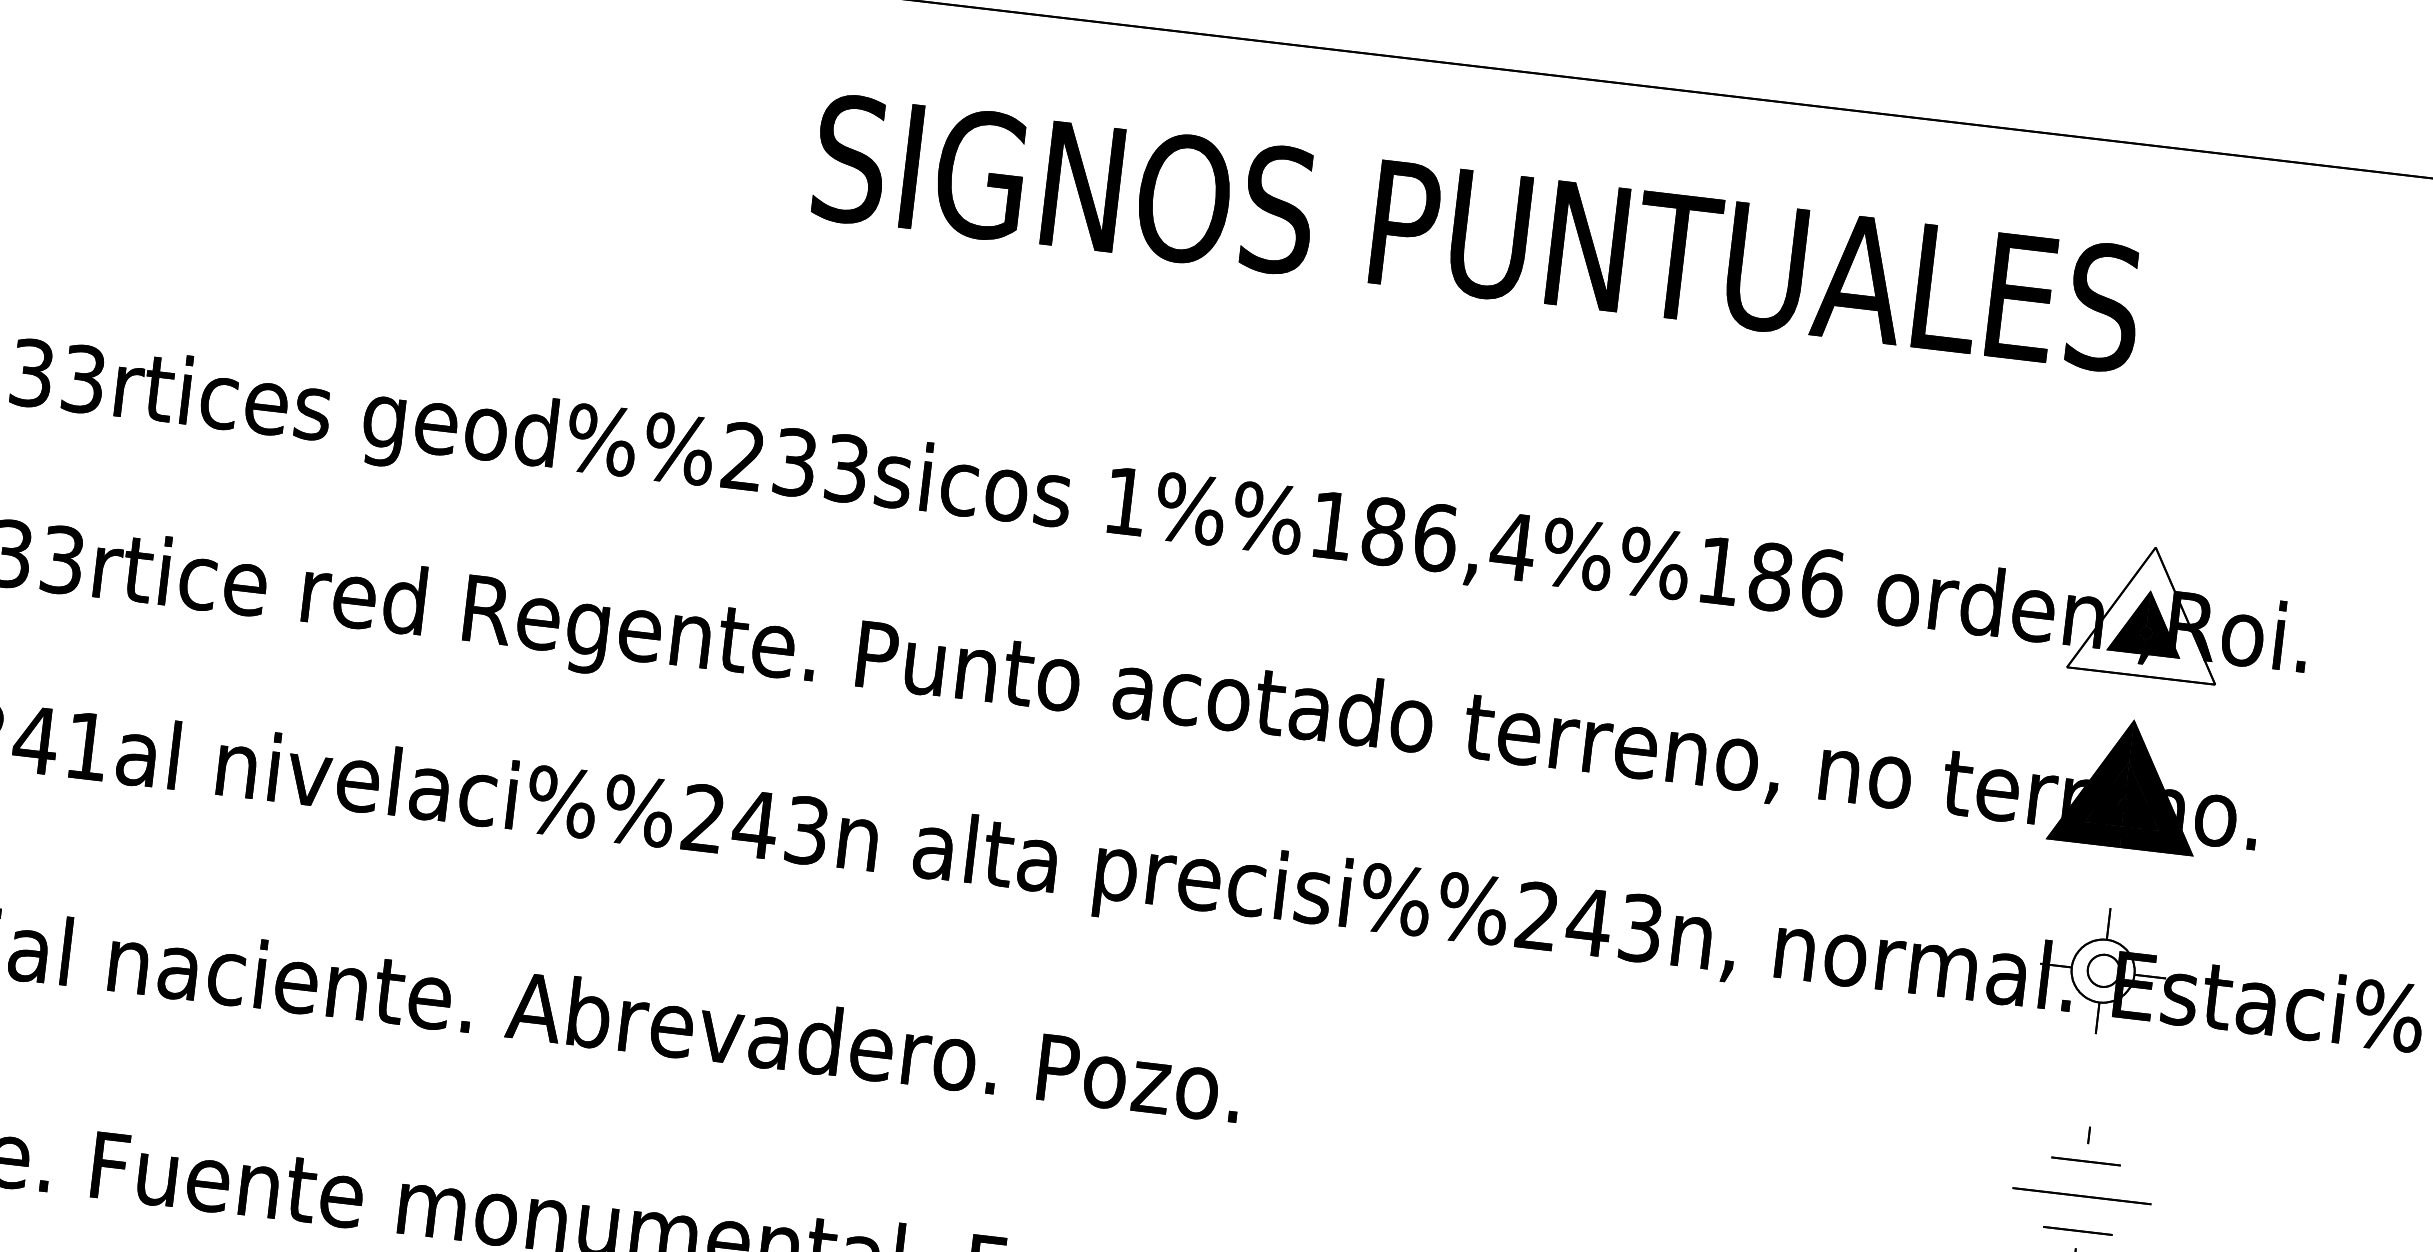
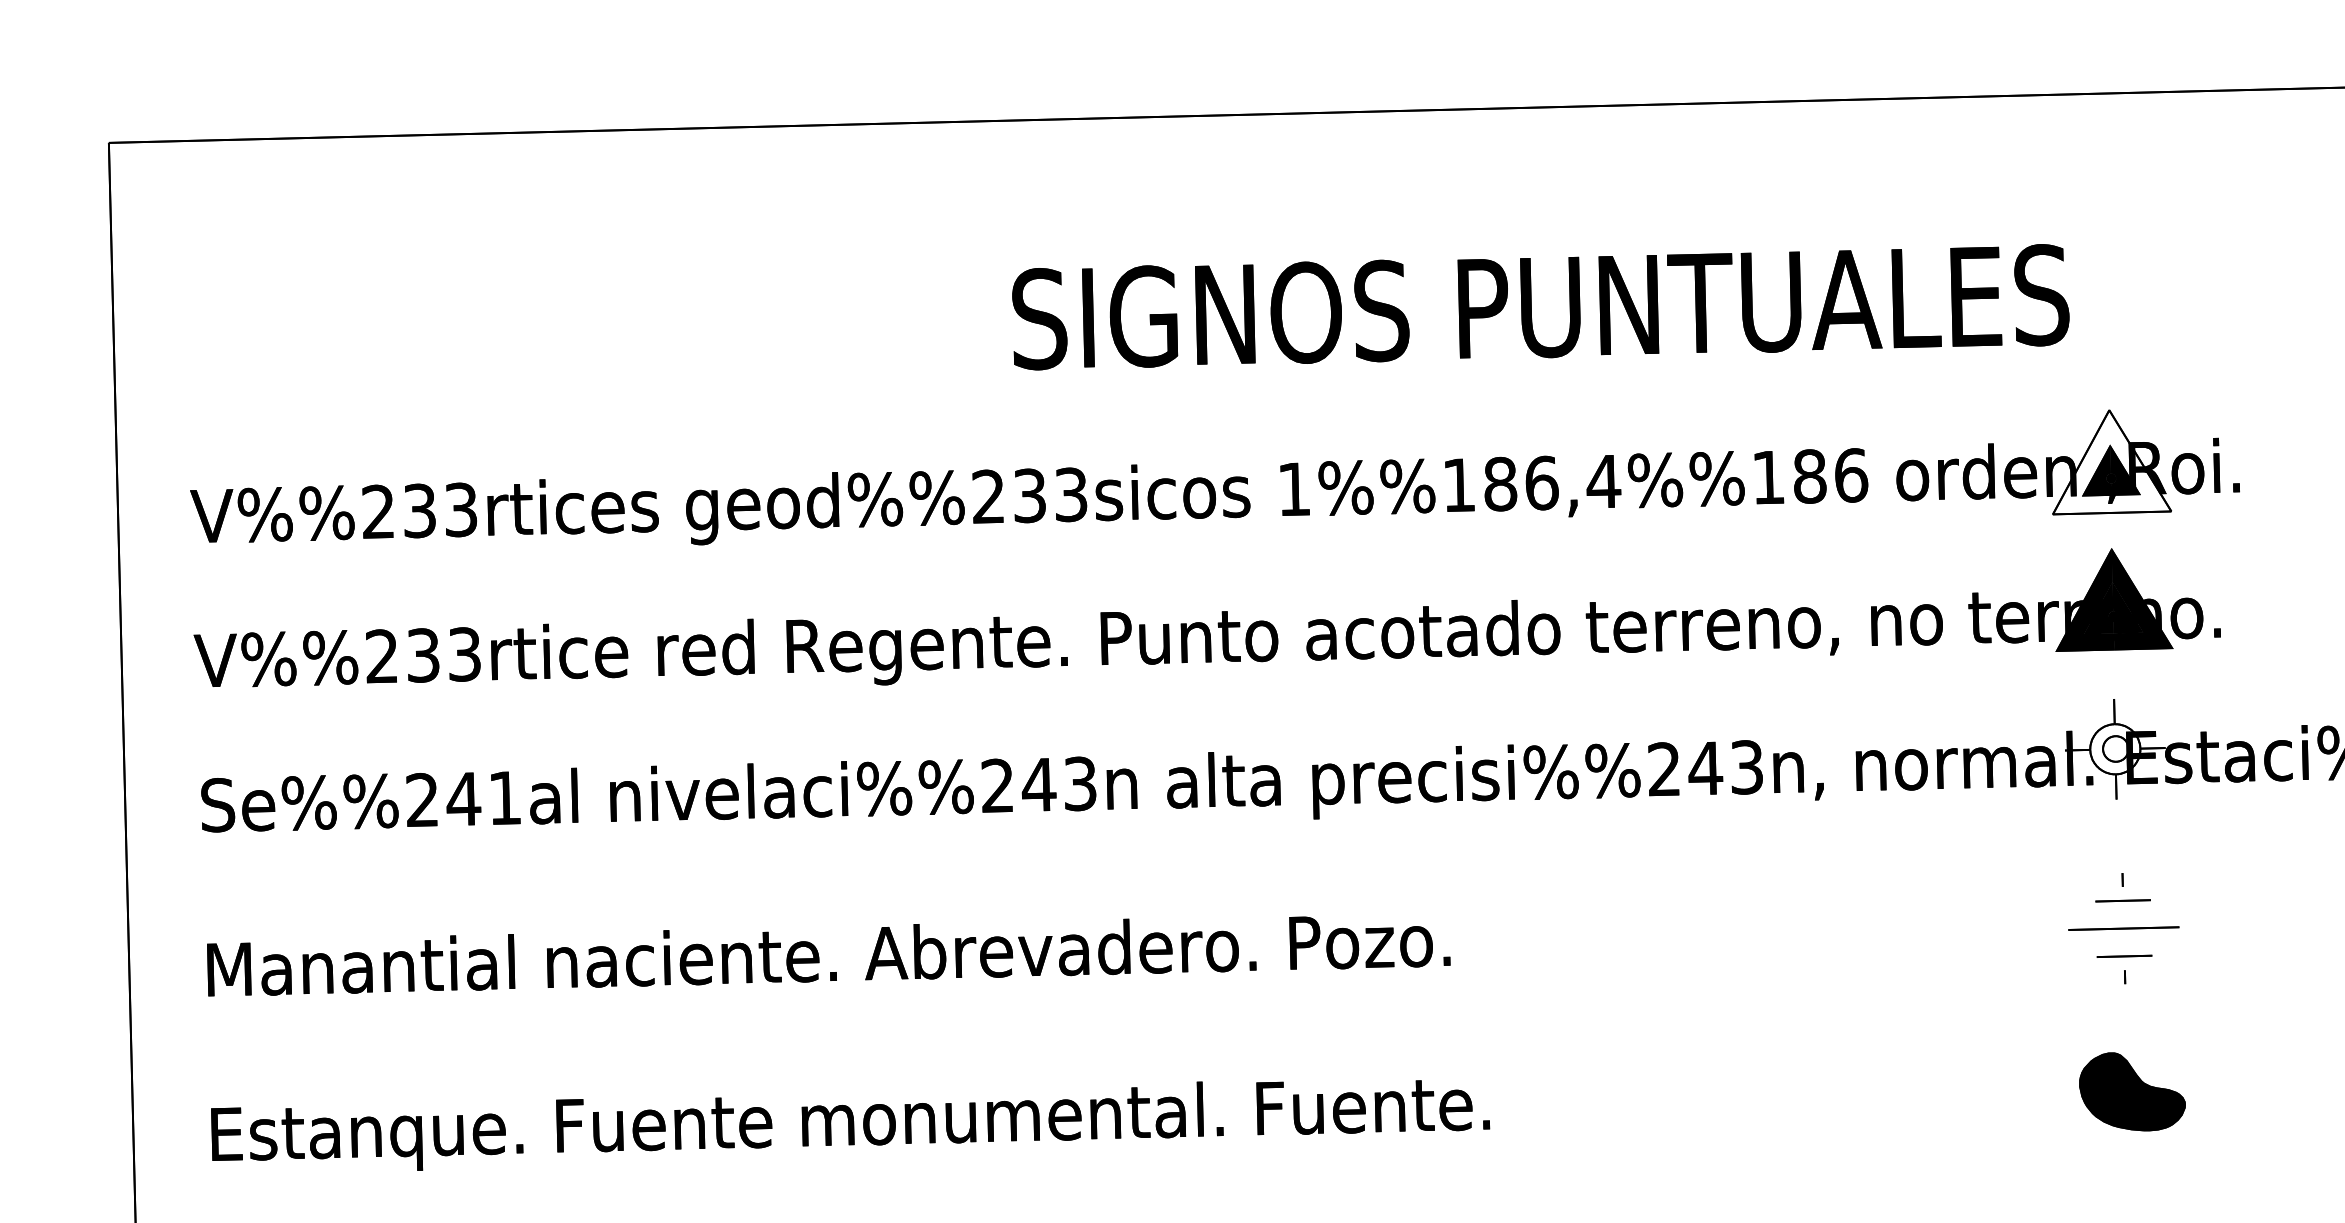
text: (1477, 233) -> (1540, 307), moved

